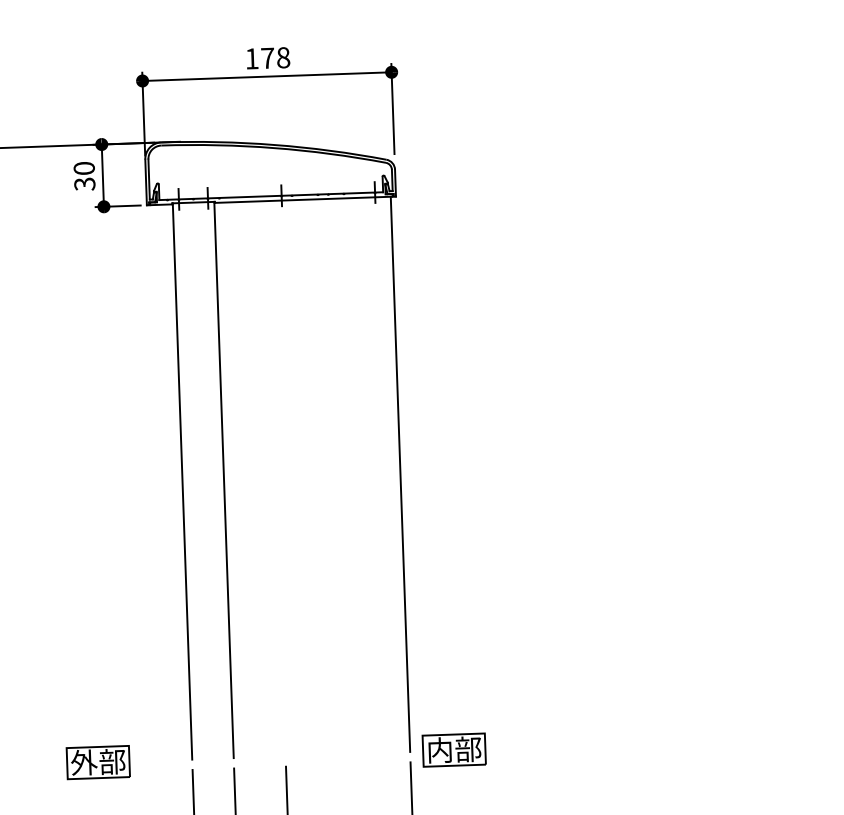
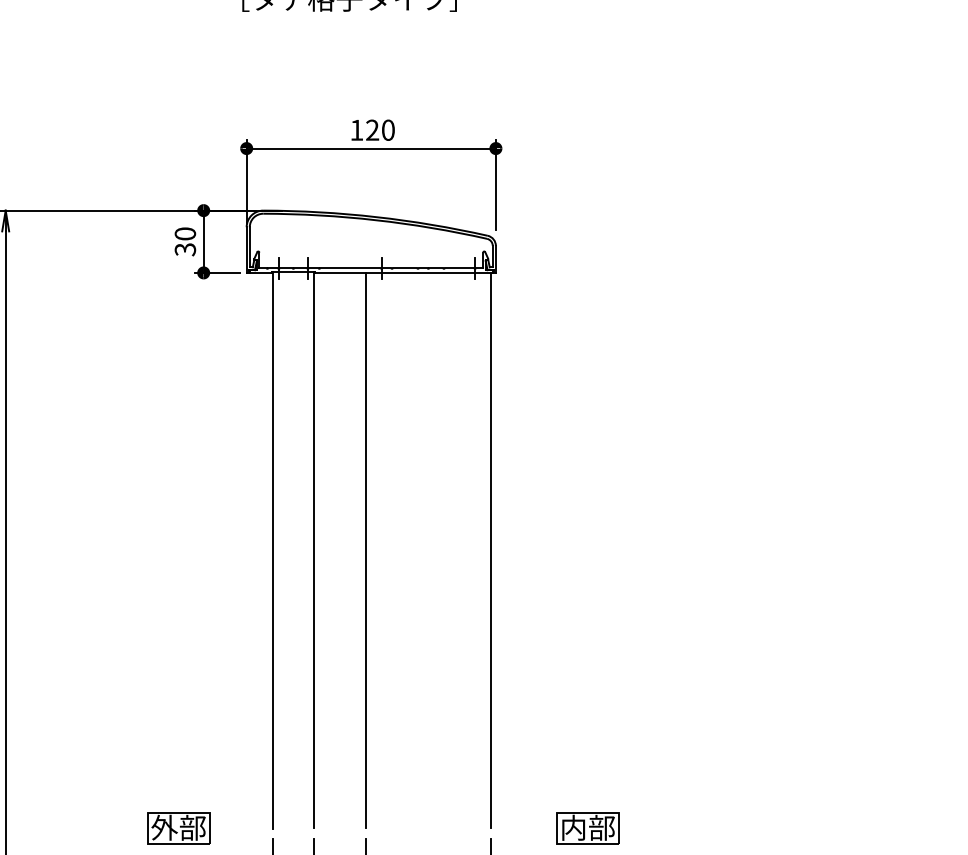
text: (275, 57) -> (380, 129), 178 -> 120
line: (276, 478) -> (366, 550), added
part: (453, 750) -> (587, 828), moved

